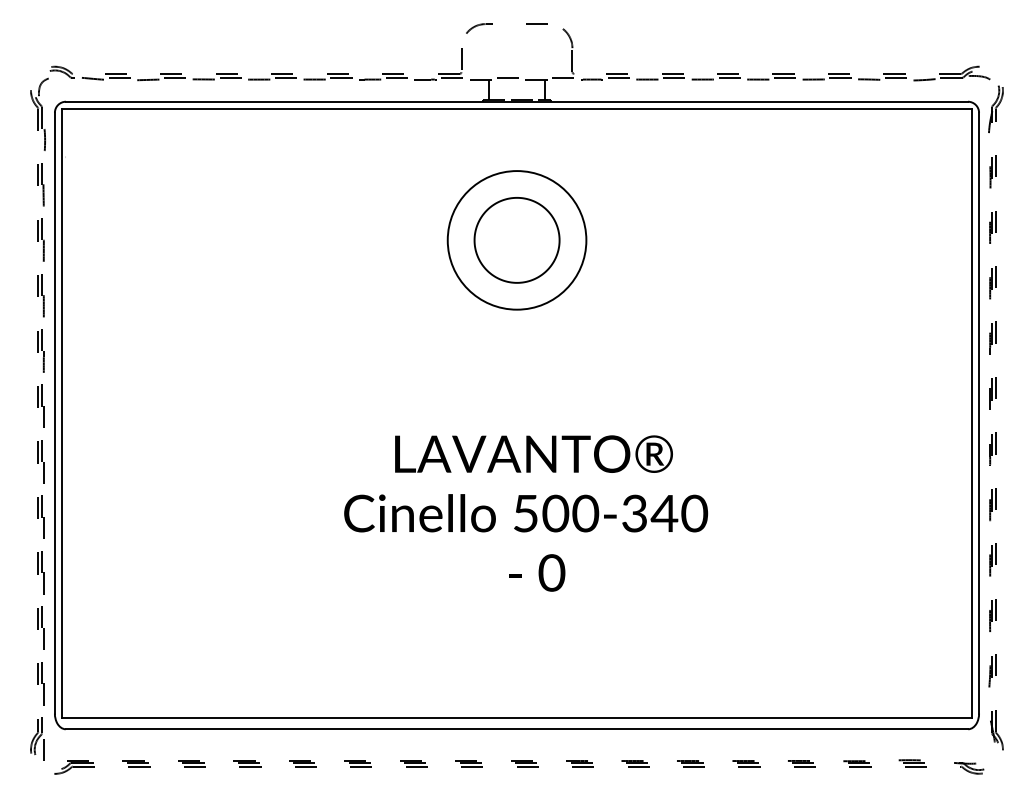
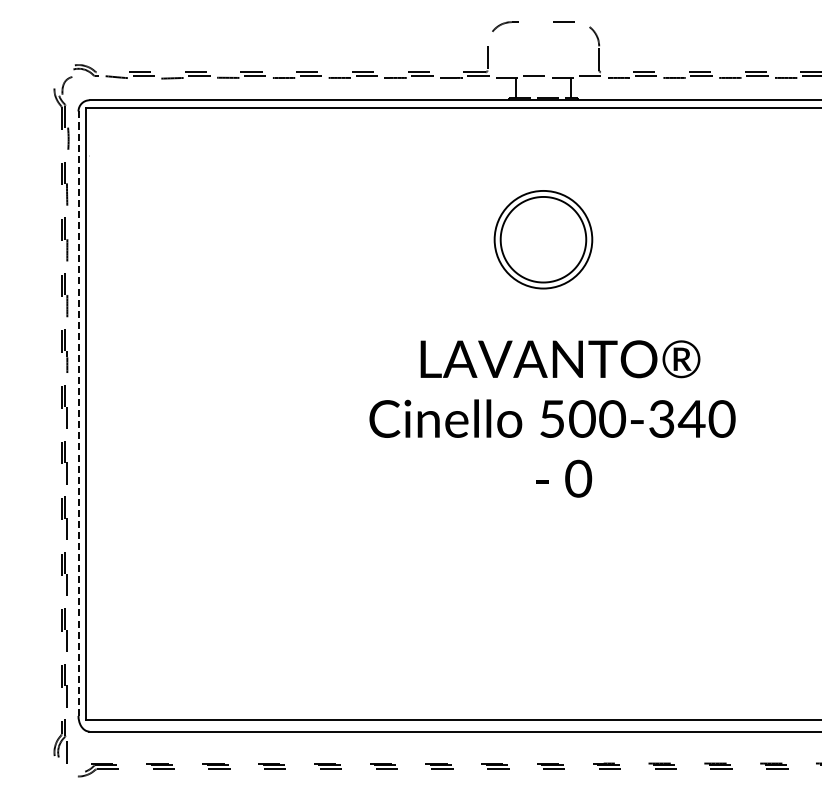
circle: (516, 240) -> (542, 239), size x0.7
line: (54, 413) -> (78, 413), solid -> dashed
text: (526, 513) -> (552, 418), moved

